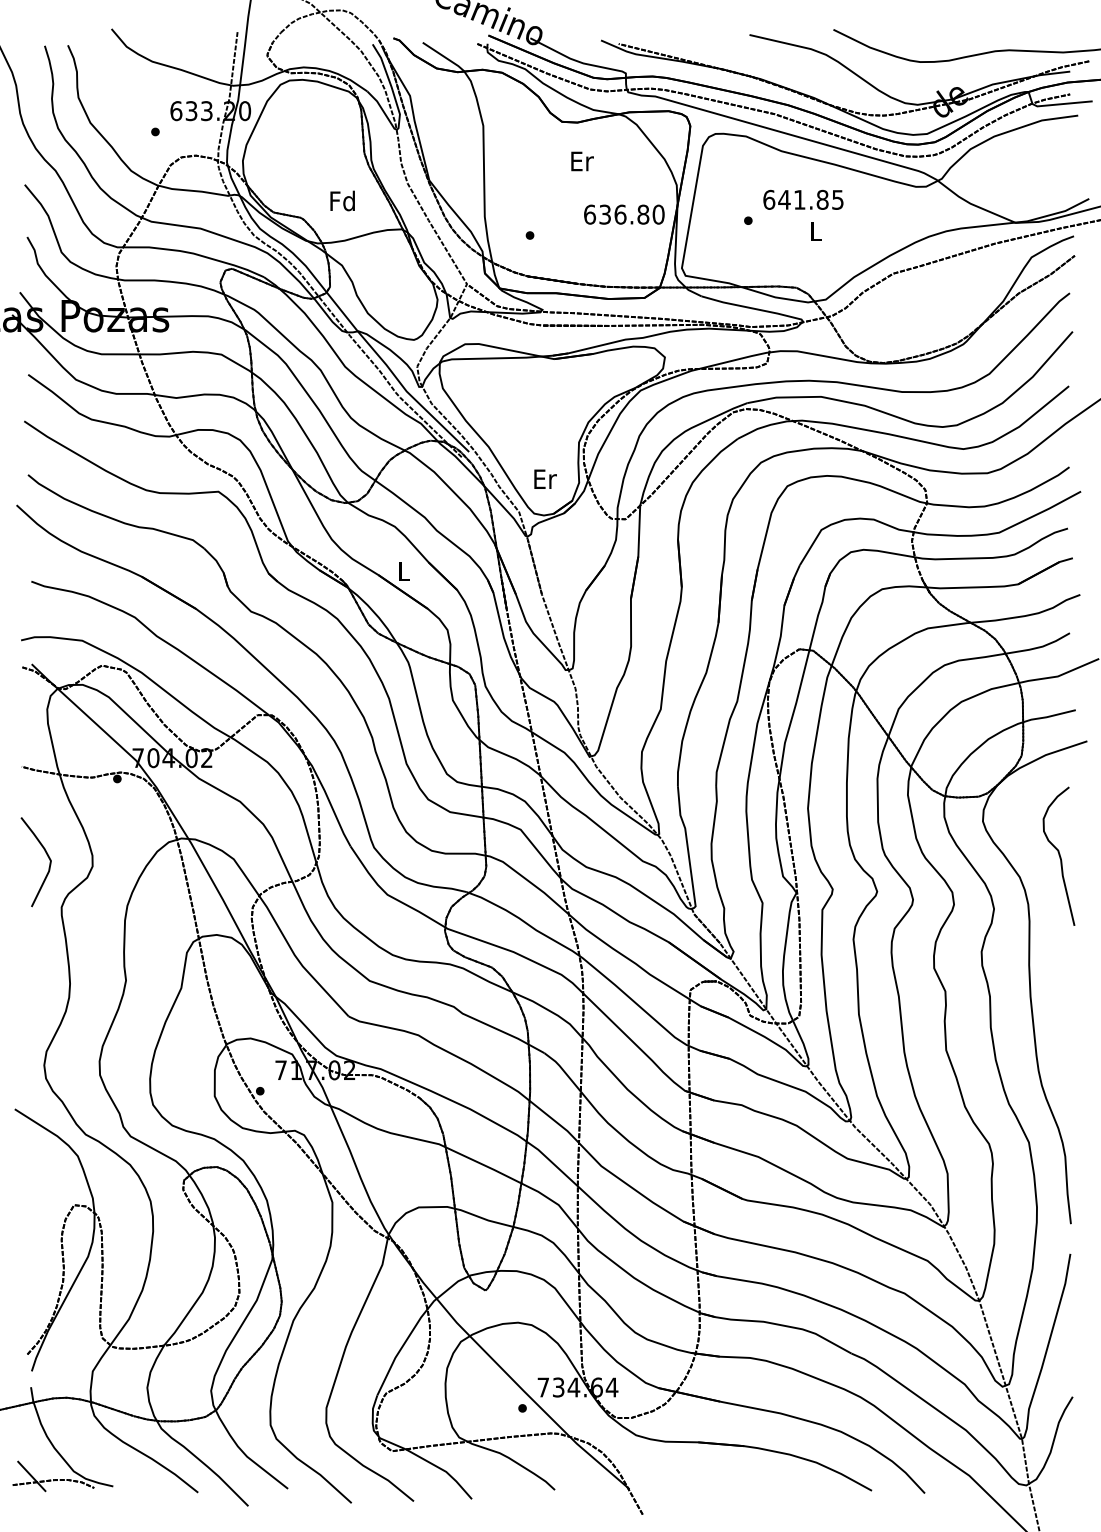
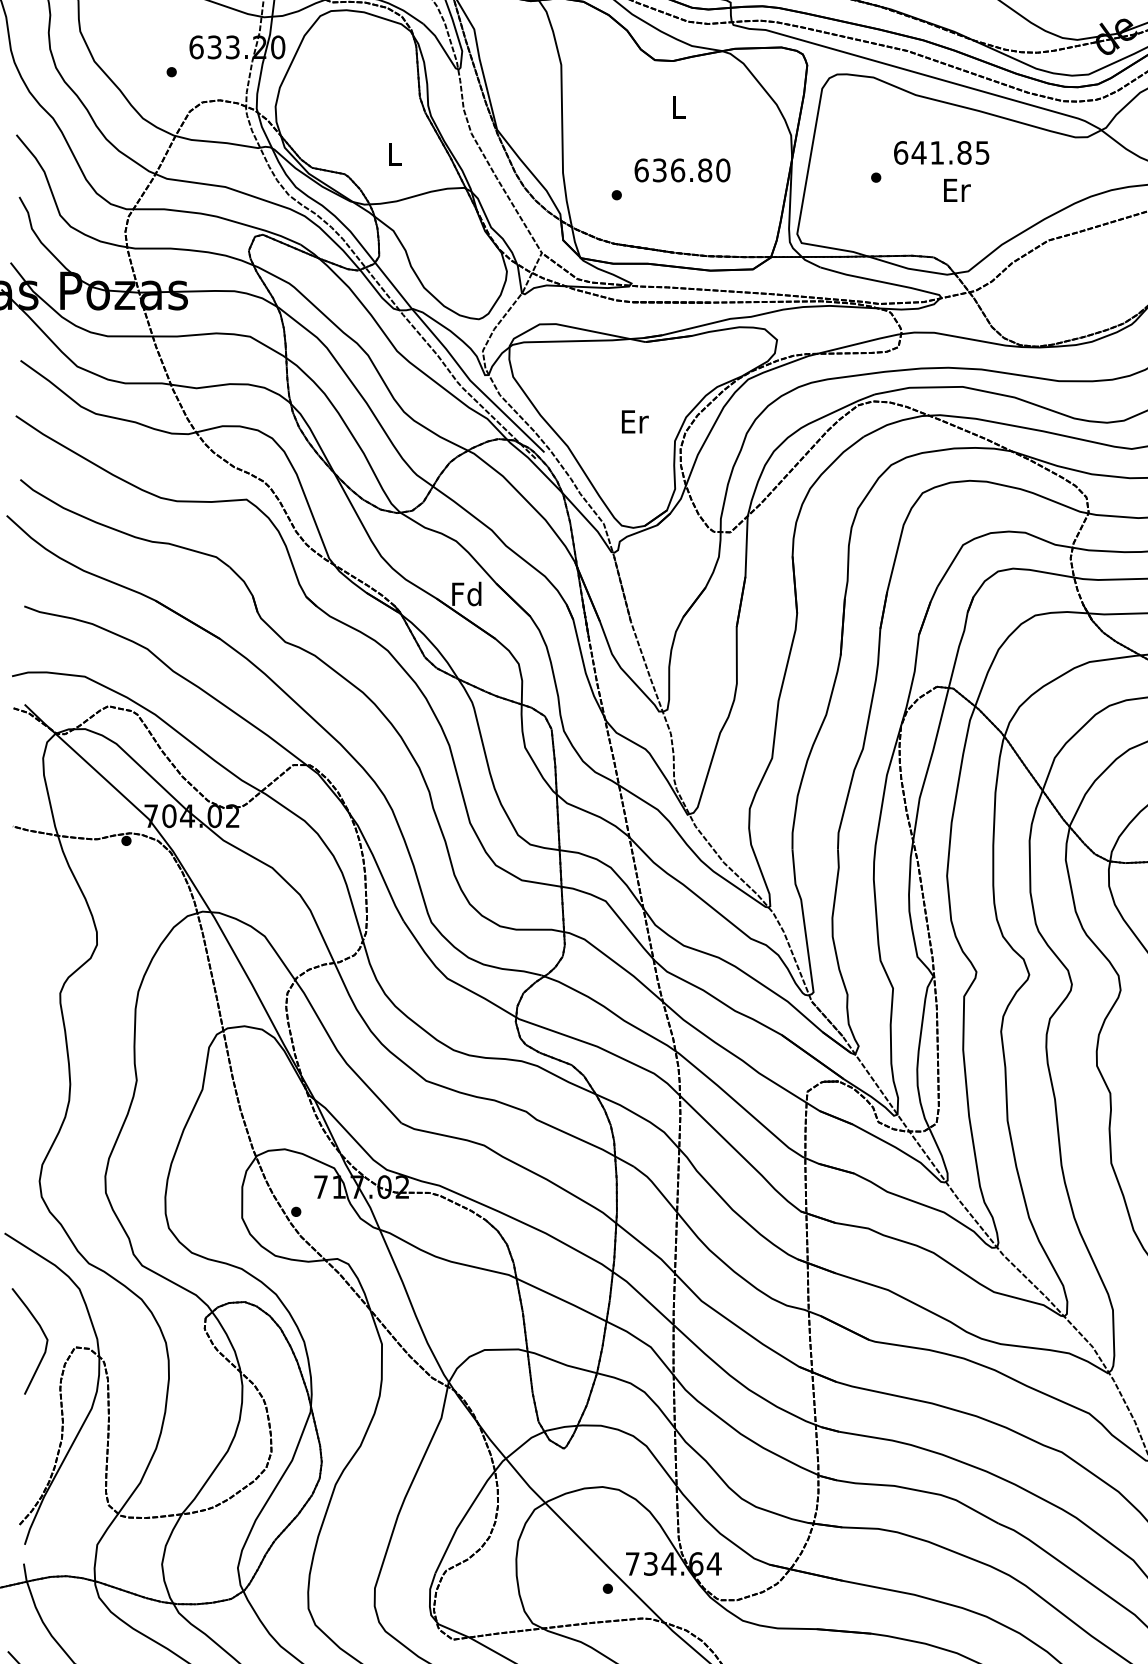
text: (582, 161) -> (679, 107), Er -> L
text: (342, 200) -> (393, 153), Fd -> L
text: (624, 214) -> (682, 170), moved
text: (816, 231) -> (957, 190), L -> Er
text: (545, 478) -> (635, 420), moved
text: (403, 570) -> (466, 593), L -> Fd
curve: (47, 856) -> (43, 1334), moved

